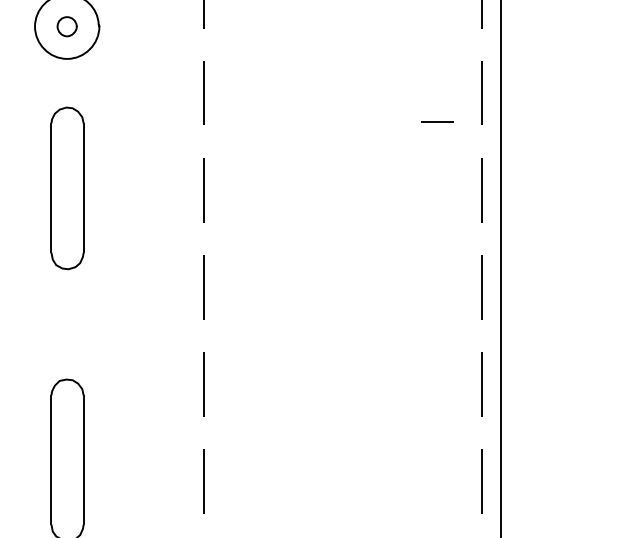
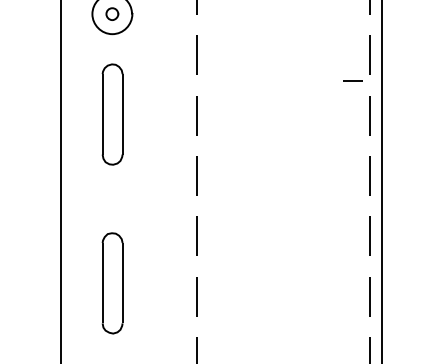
line: (436, 122) -> (352, 80), moved

